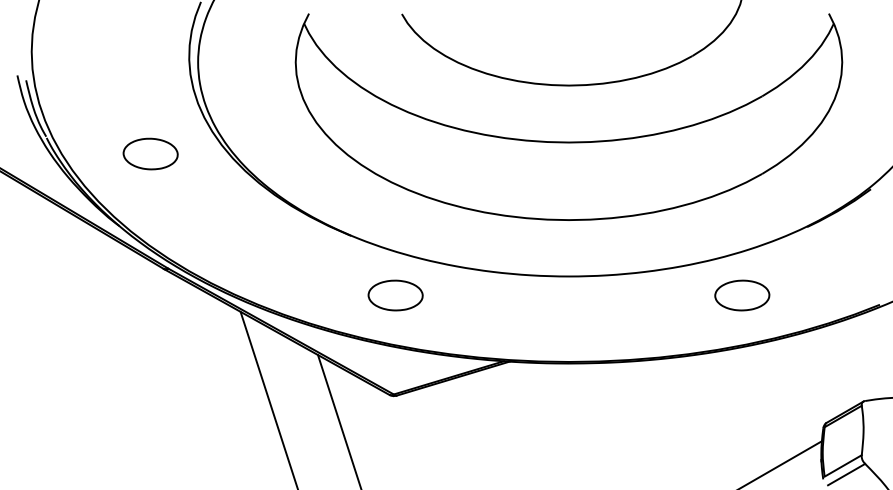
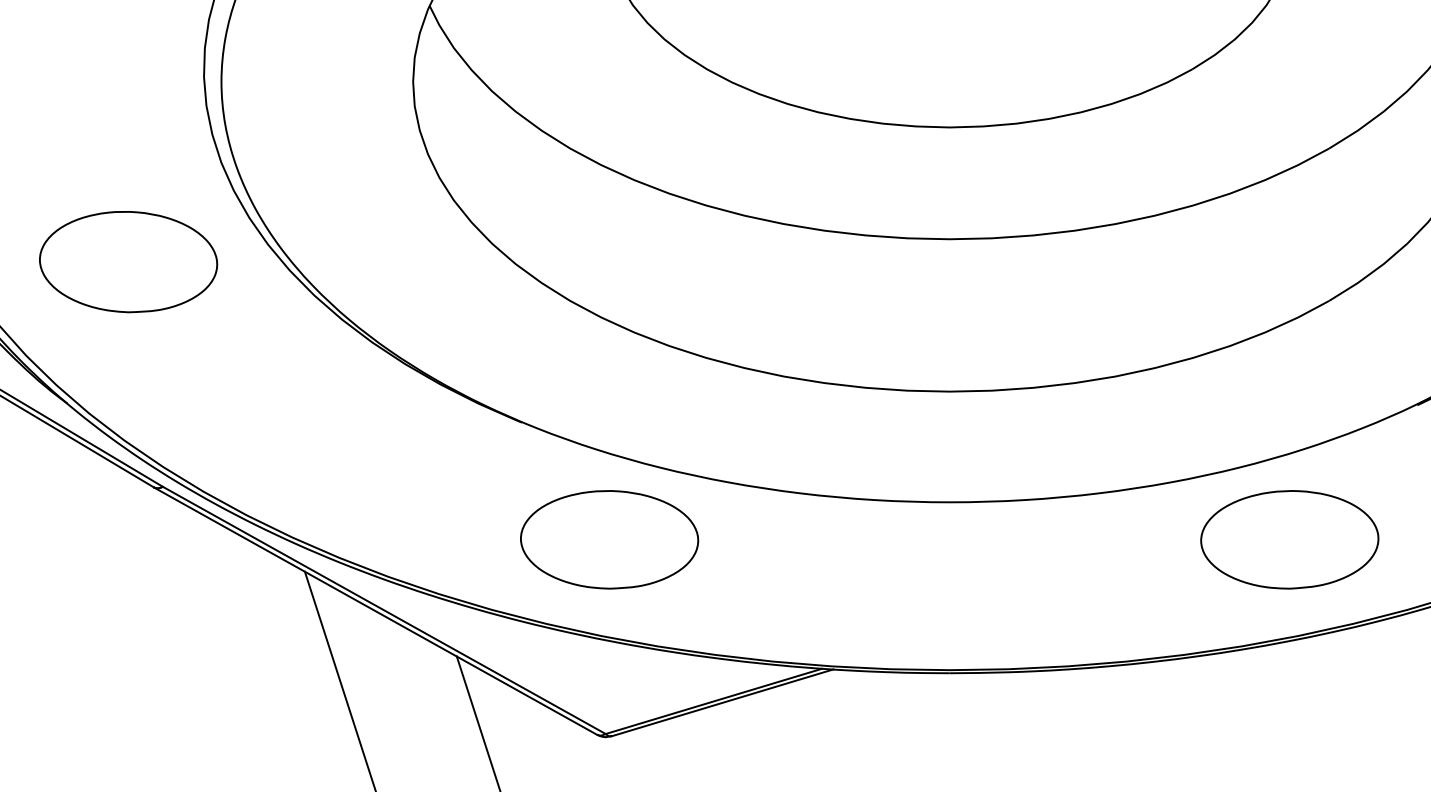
part: (150, 153) -> (127, 260), size x1.67
part: (395, 295) -> (609, 539), size x1.67
part: (742, 295) -> (1290, 539), size x1.67

